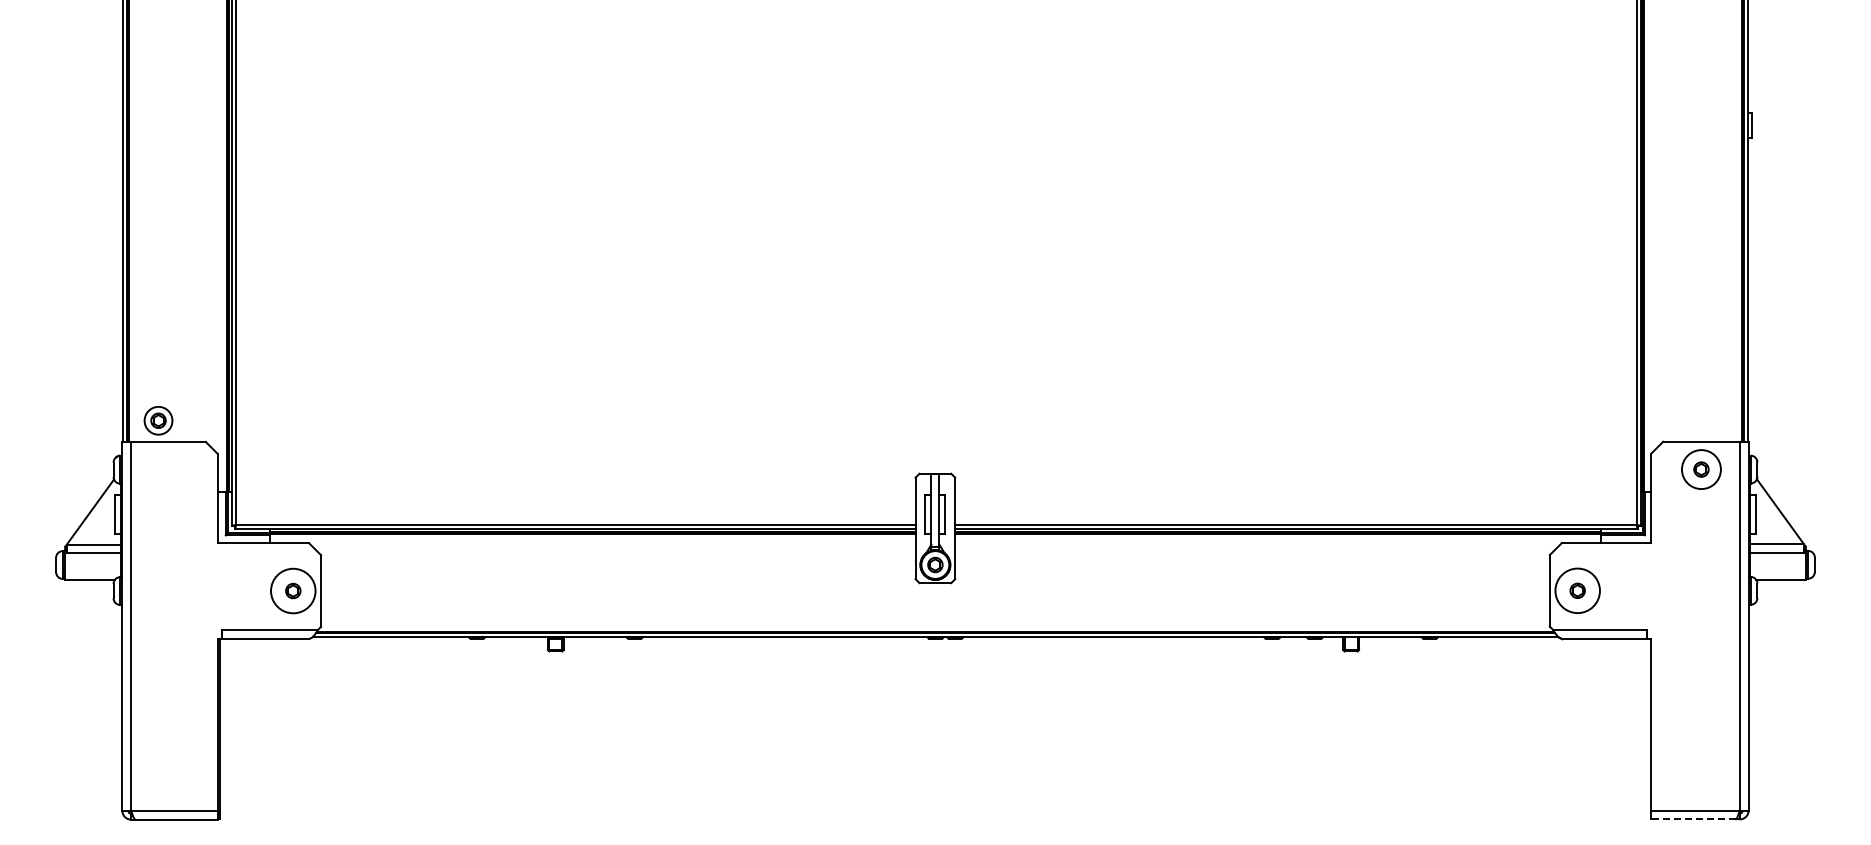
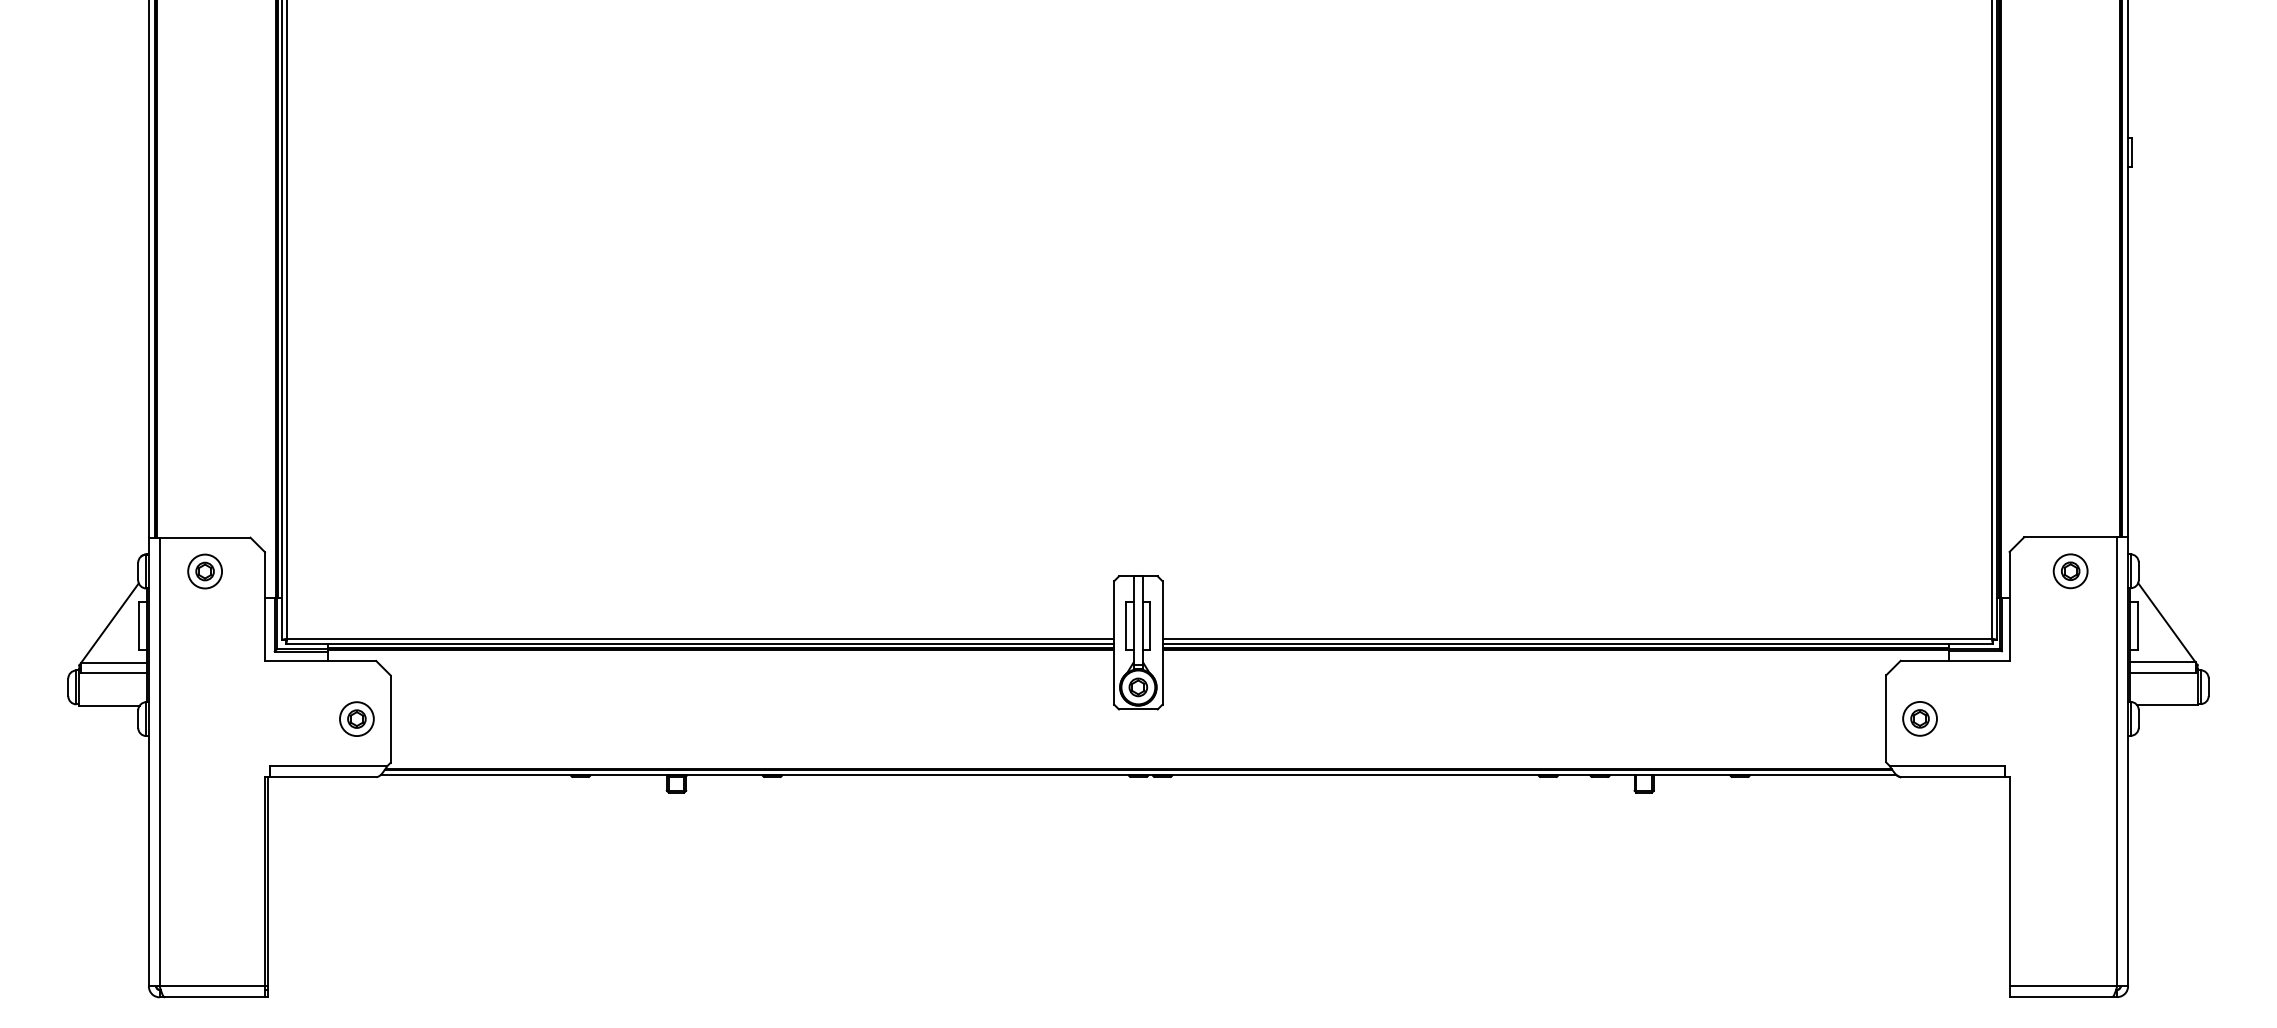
part: (158, 420) -> (205, 571), moved
circle: (1701, 469) -> (2070, 571), size x0.71
circle: (293, 590) -> (357, 718), size x0.62
circle: (1577, 590) -> (1919, 718), size x0.62
line: (1692, 819) -> (2059, 997), dashed -> solid

